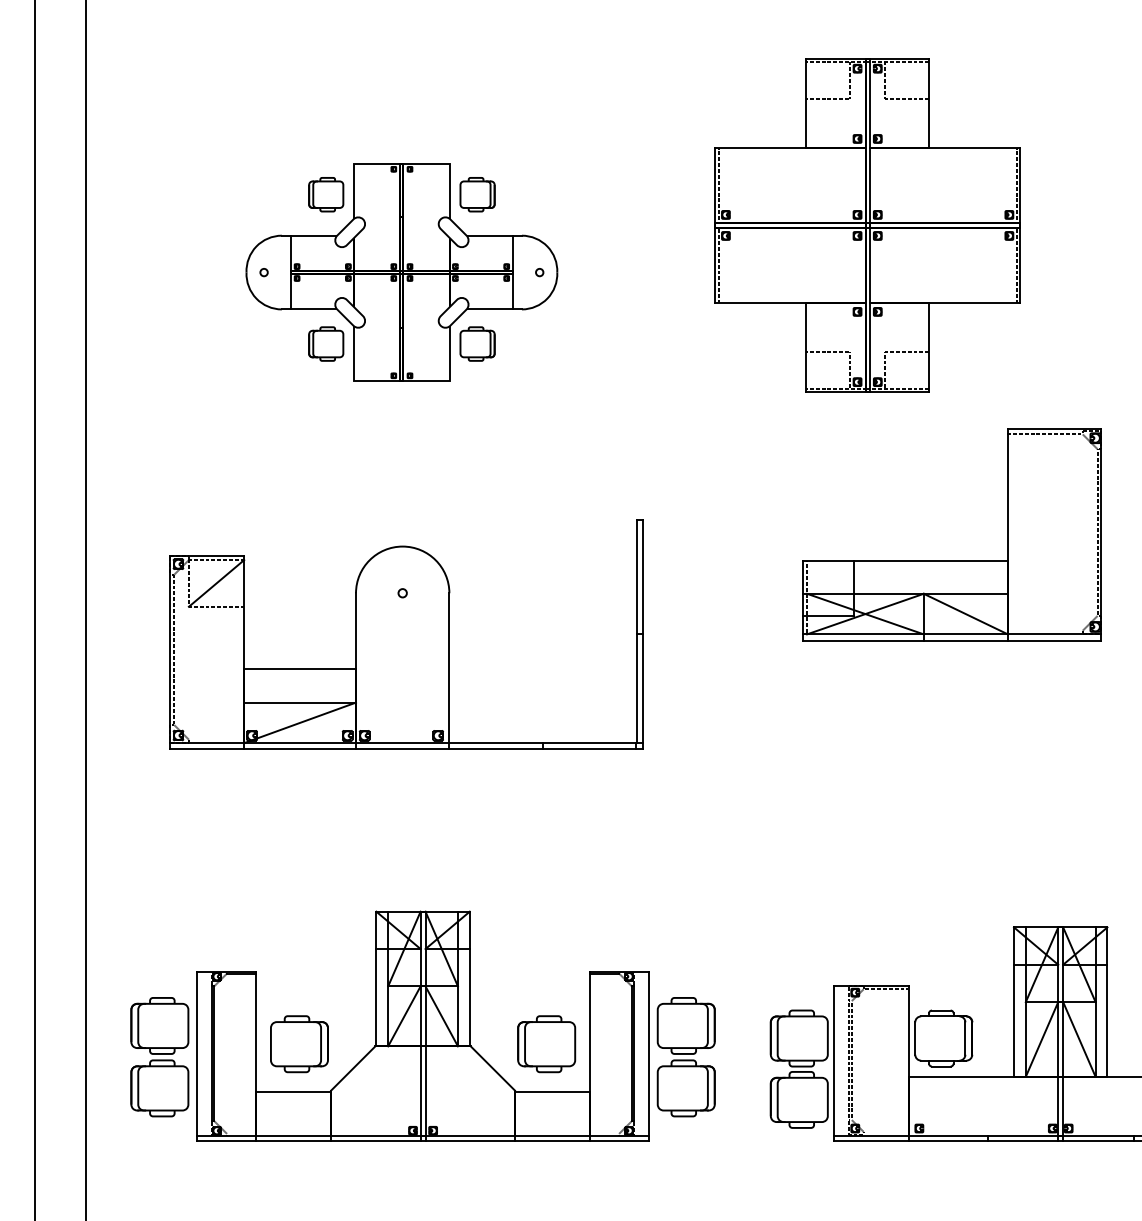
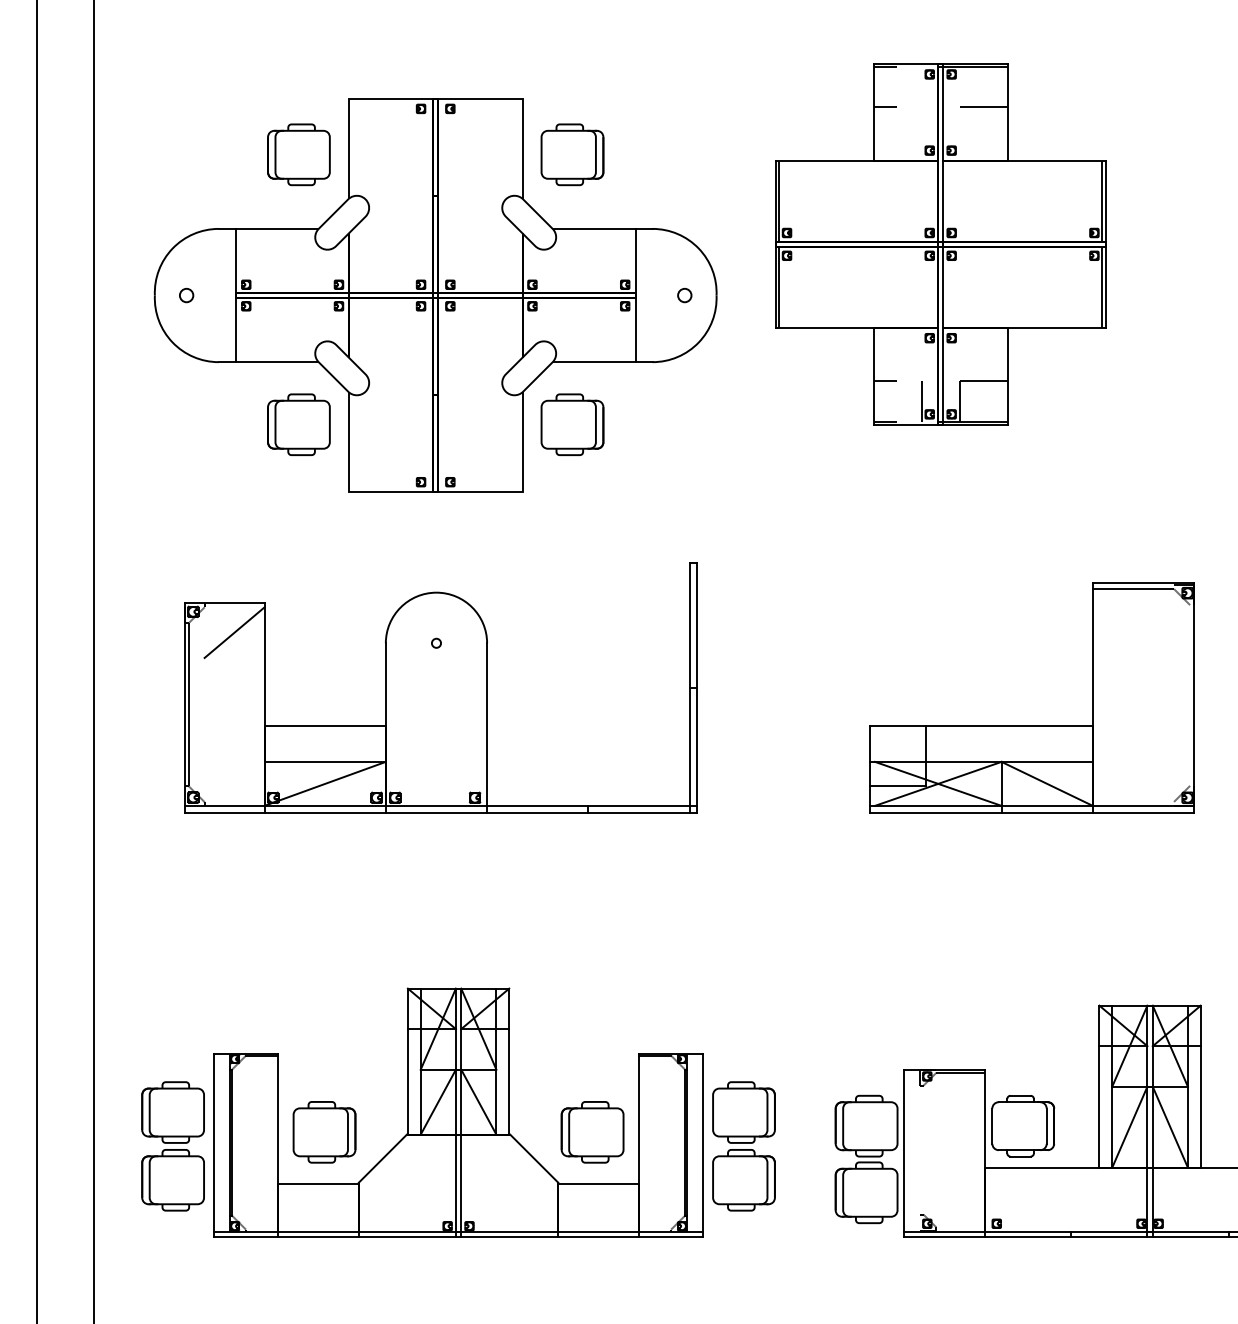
part: (401, 272) -> (435, 295), size x1.67
part: (951, 560) -> (1031, 725), moved

